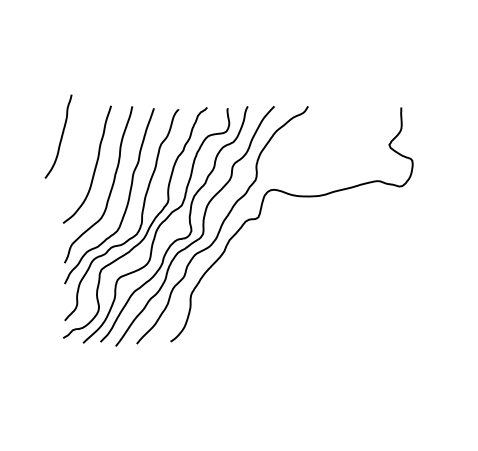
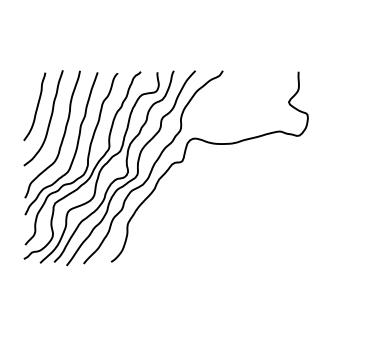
curve: (60, 137) -> (36, 107), moved

